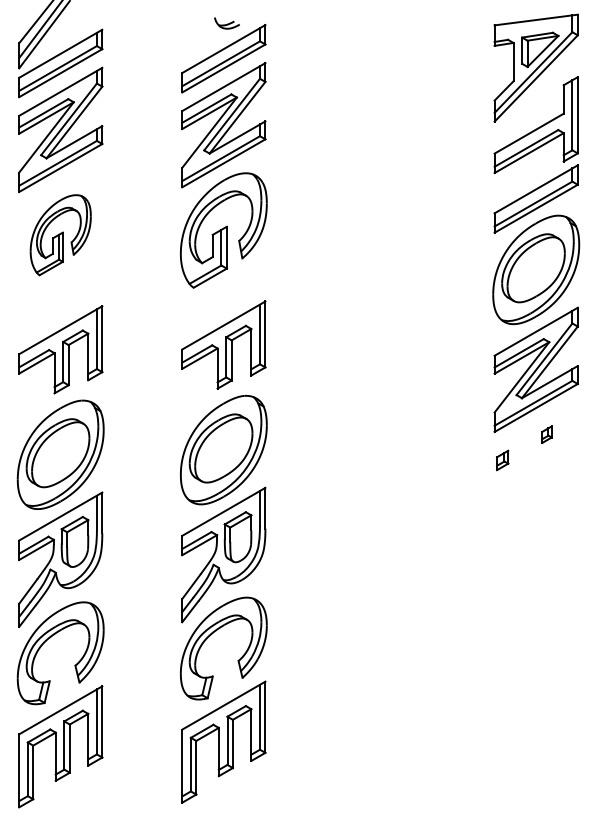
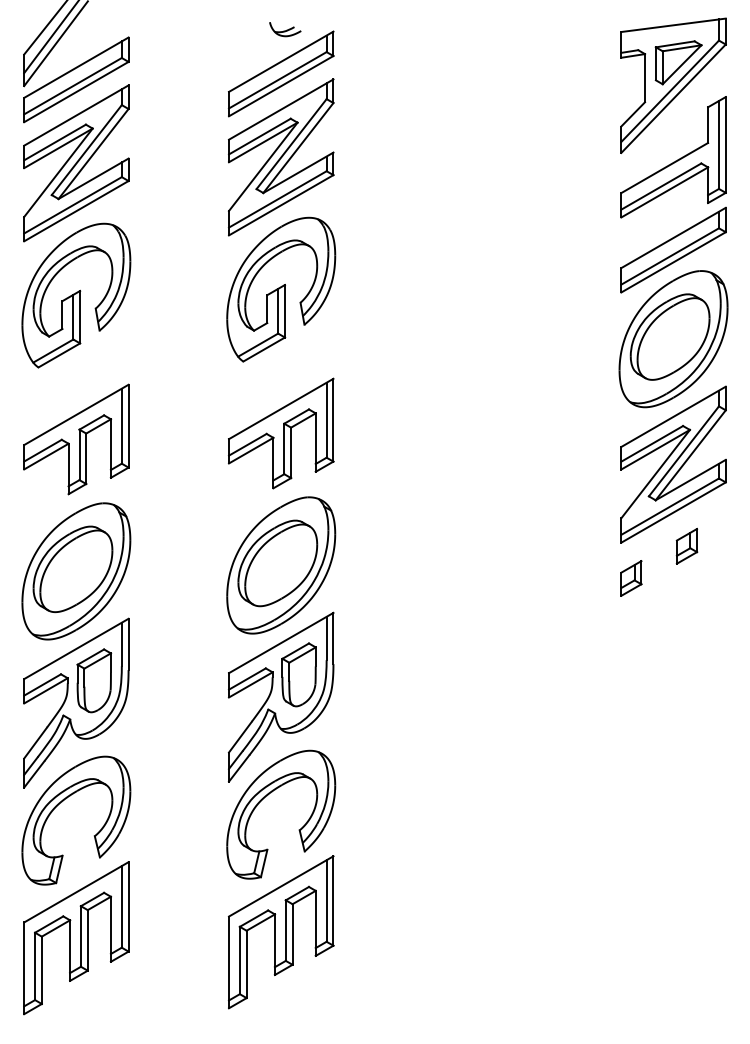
part: (60, 235) -> (76, 295), size x1.43
part: (546, 434) -> (686, 545), size x1.67
part: (502, 460) -> (631, 578), size x1.43

